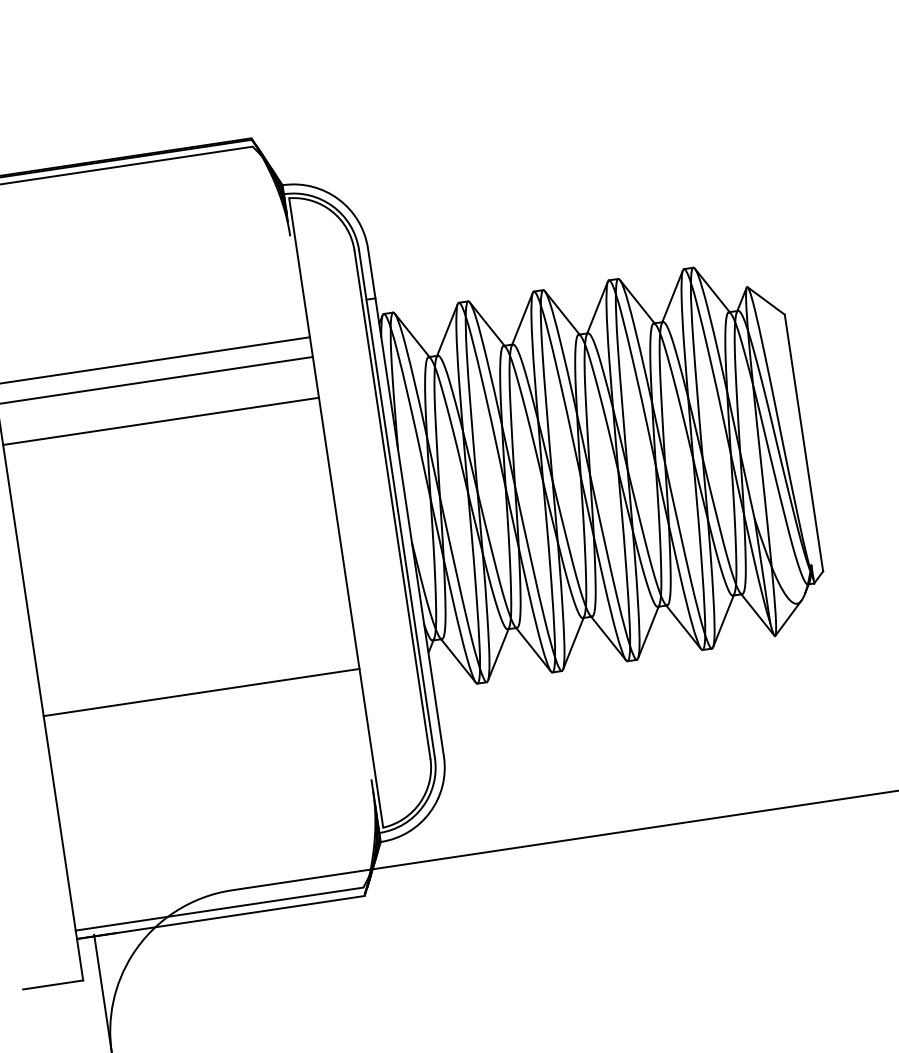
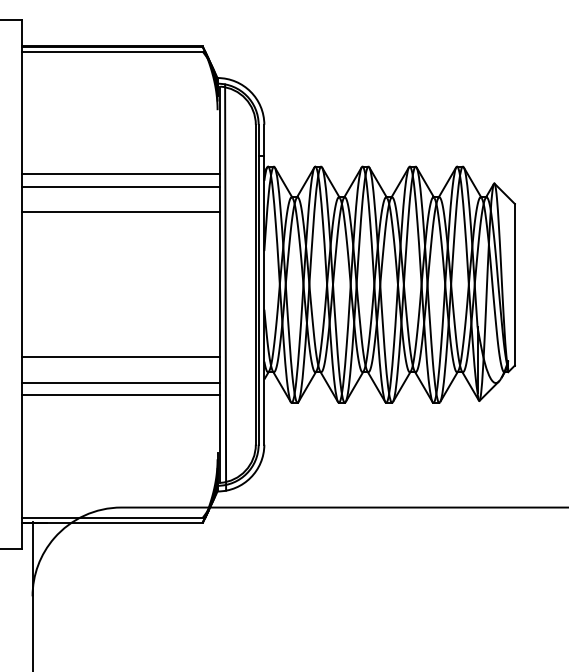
line: (344, 516) -> (225, 287), added
line: (194, 652) -> (120, 357), added
line: (203, 712) -> (120, 395), added

